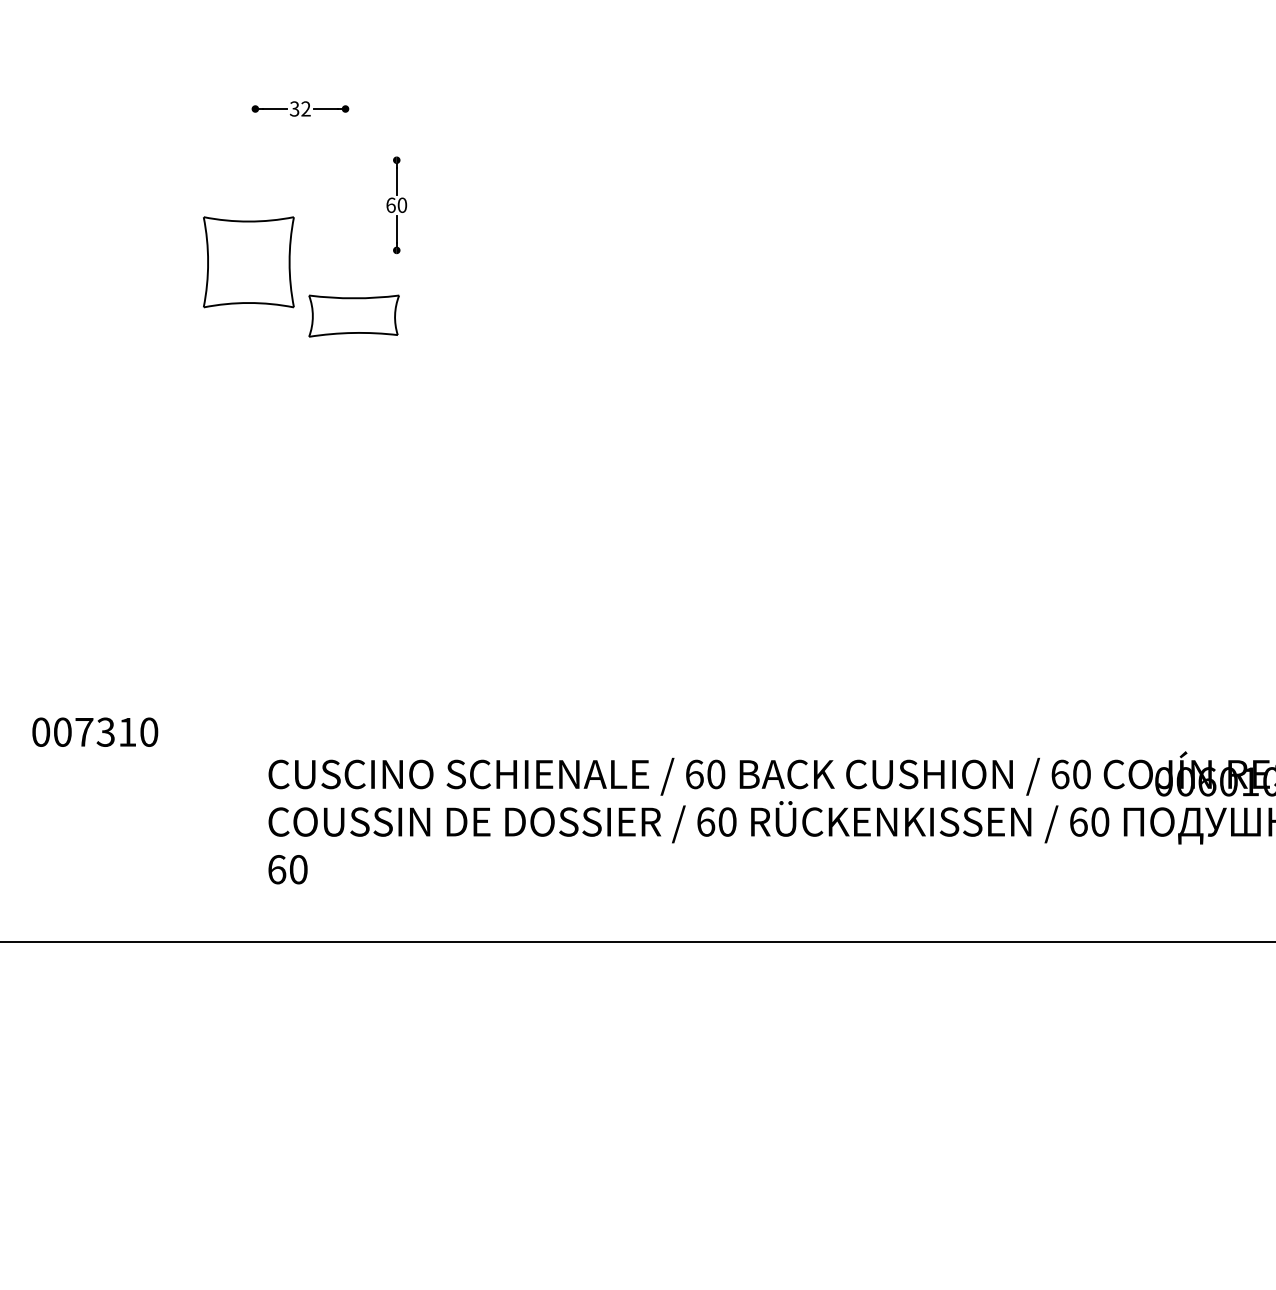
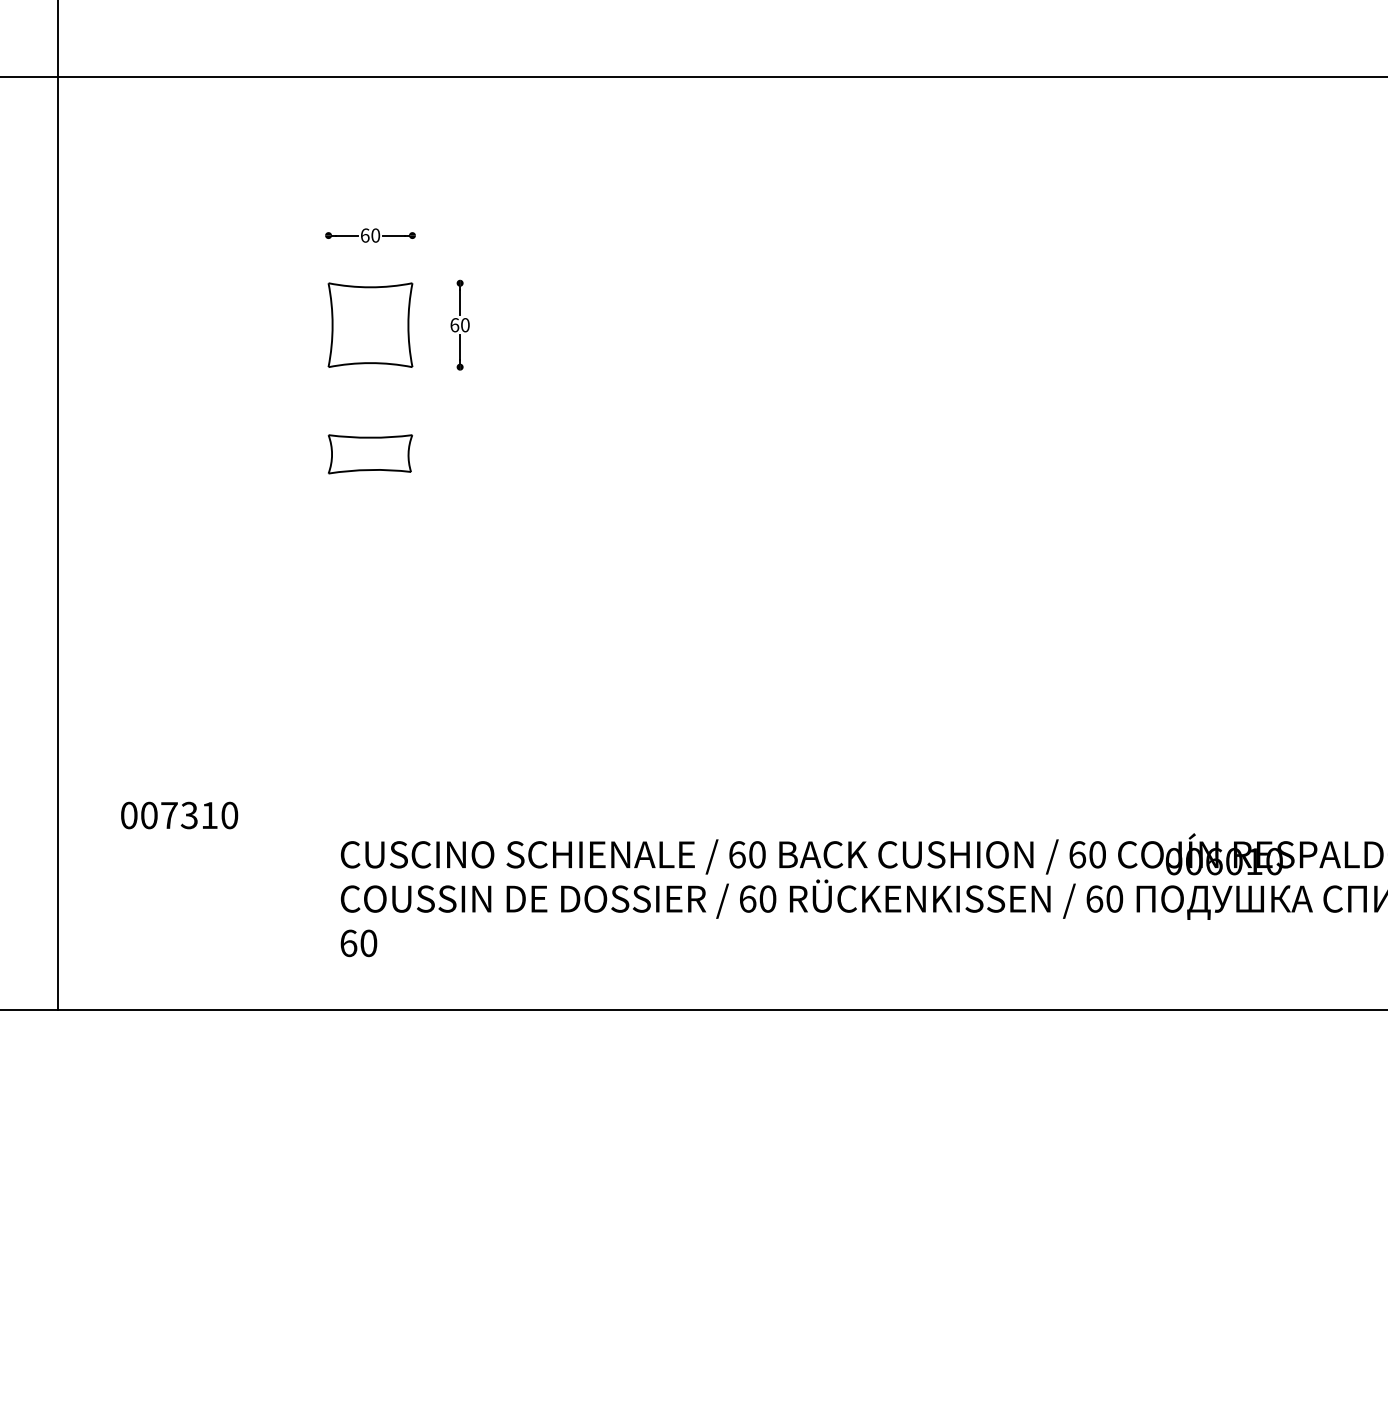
text: (300, 108) -> (370, 235), 32 -> 60
part: (248, 261) -> (370, 324), moved
part: (353, 316) -> (369, 454), moved

